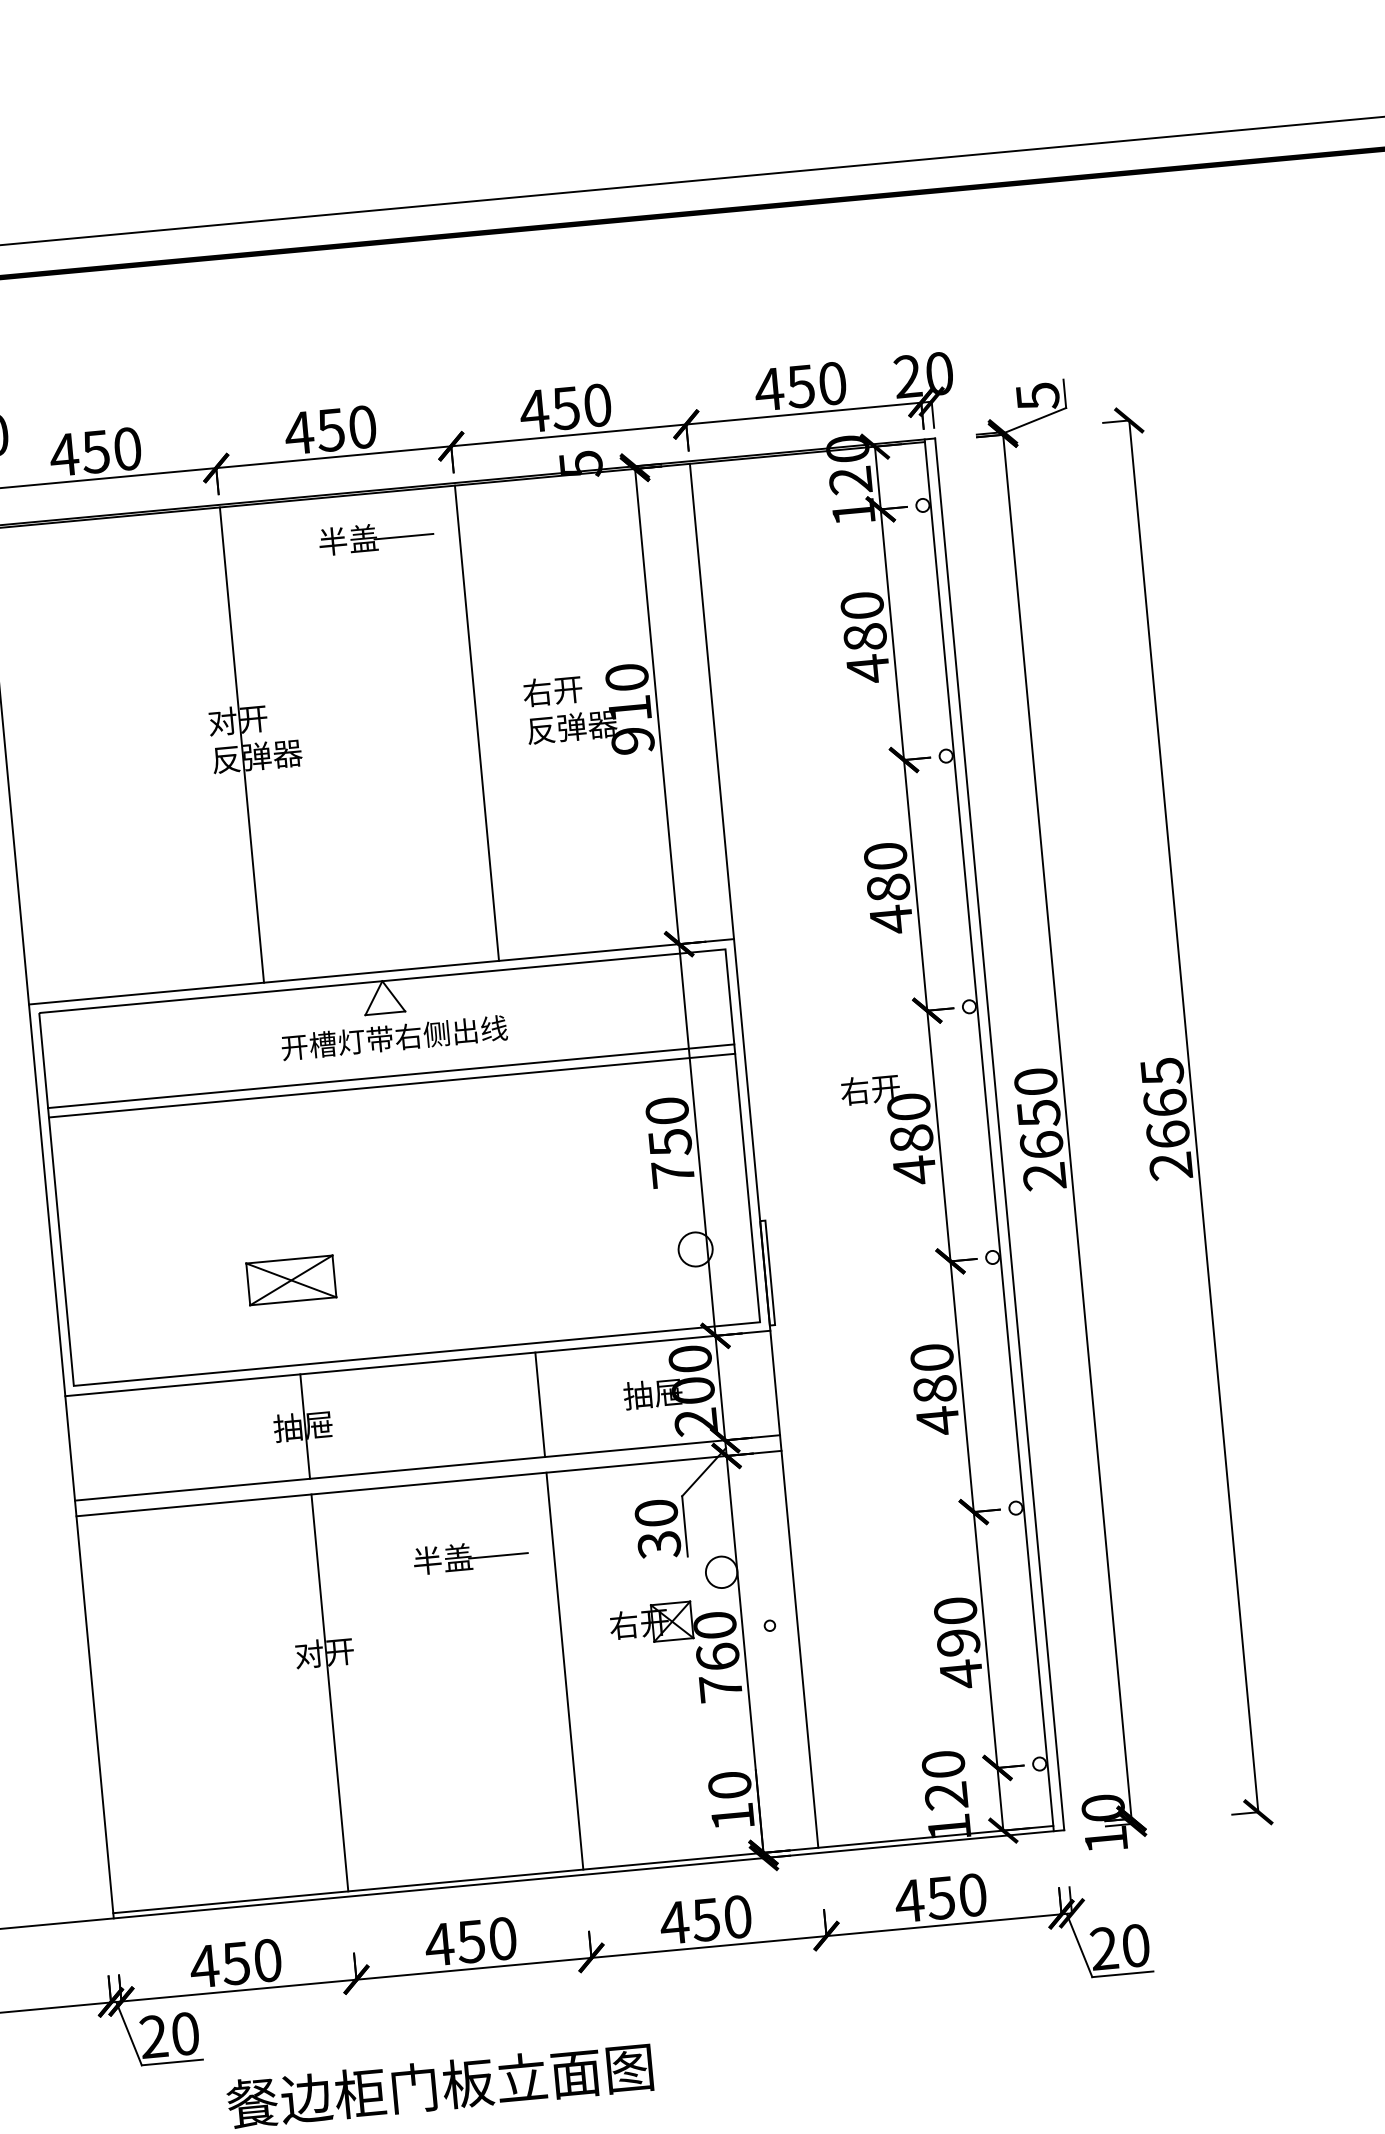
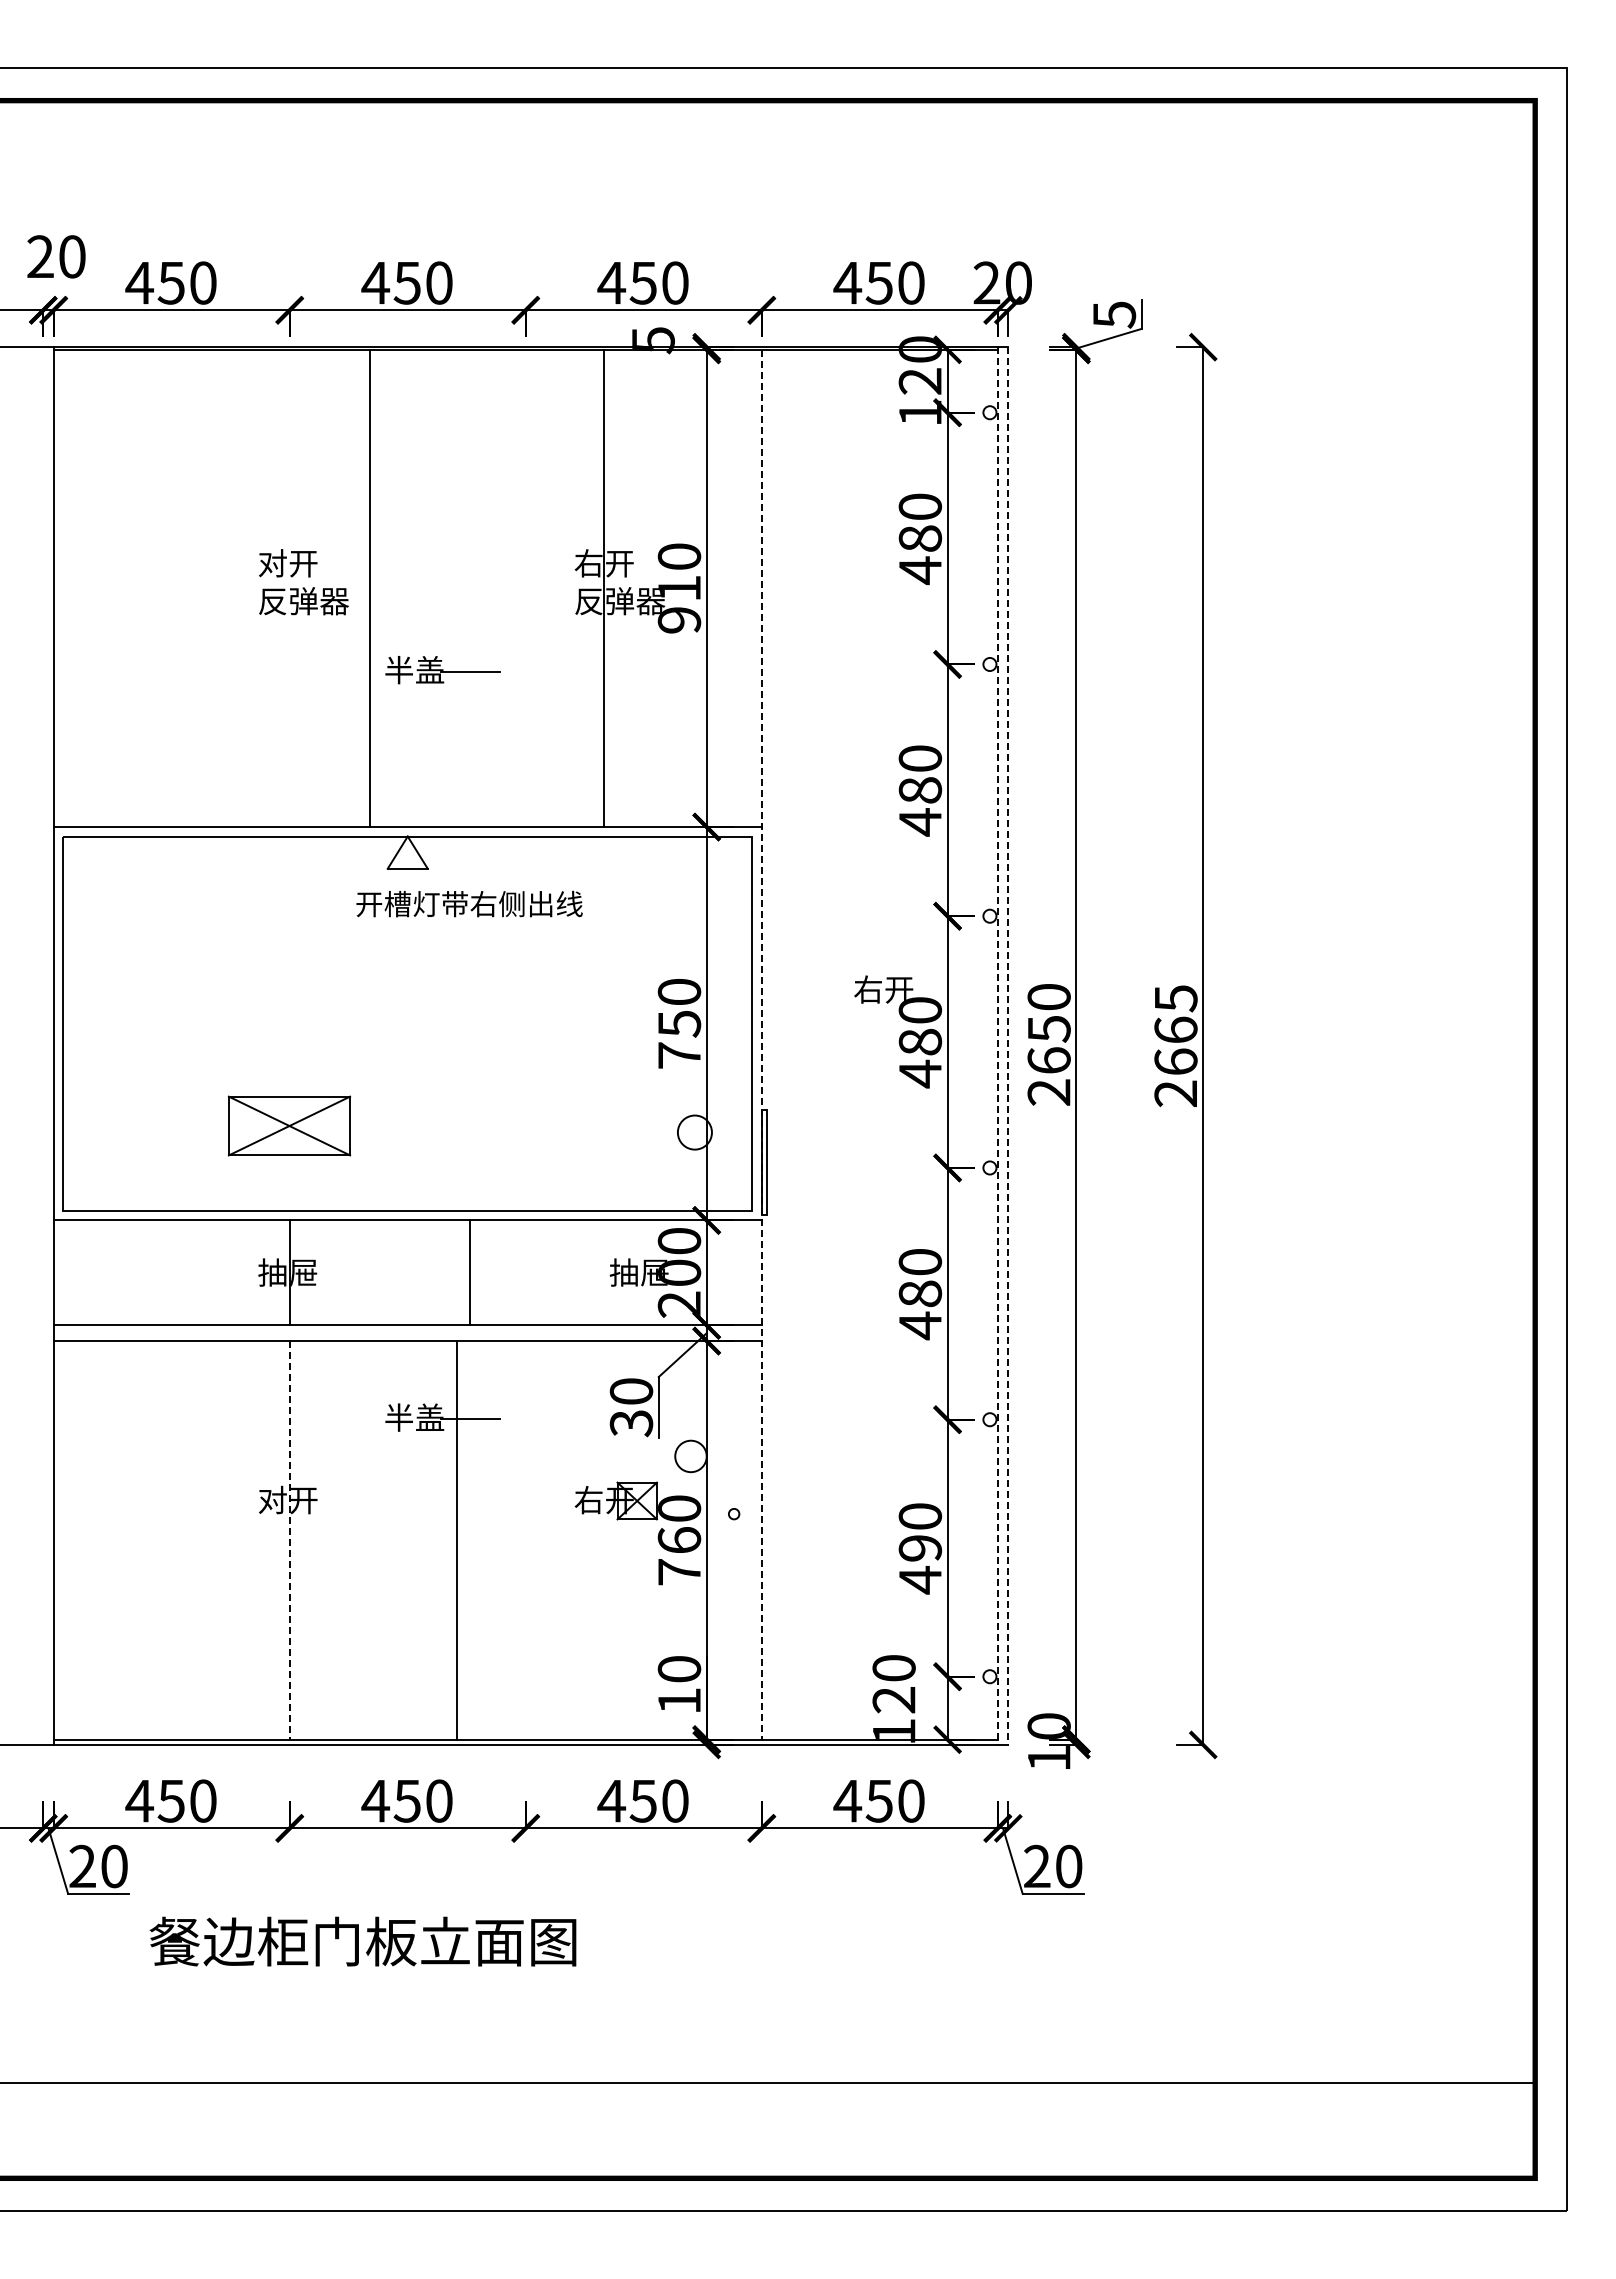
part: (376, 537) -> (442, 670), moved
line: (476, 723) -> (603, 588), moved
line: (241, 745) -> (369, 588), moved
text: (394, 1037) -> (469, 903), moved
line: (390, 1075) -> (407, 931), removed
line: (391, 1085) -> (407, 941), removed
line: (999, 1134) -> (1008, 1046), solid -> dashed
line: (988, 1135) -> (997, 1046), solid -> dashed
line: (753, 1155) -> (761, 1044), solid -> dashed
part: (291, 1279) -> (289, 1125), size x1.4
line: (539, 1404) -> (469, 1272), moved
line: (564, 1671) -> (456, 1540), moved
line: (329, 1693) -> (289, 1540), solid -> dashed

